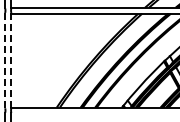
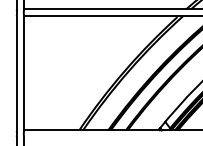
line: (5, 60) -> (17, 73), dashed -> solid
line: (11, 60) -> (24, 73), dashed -> solid

